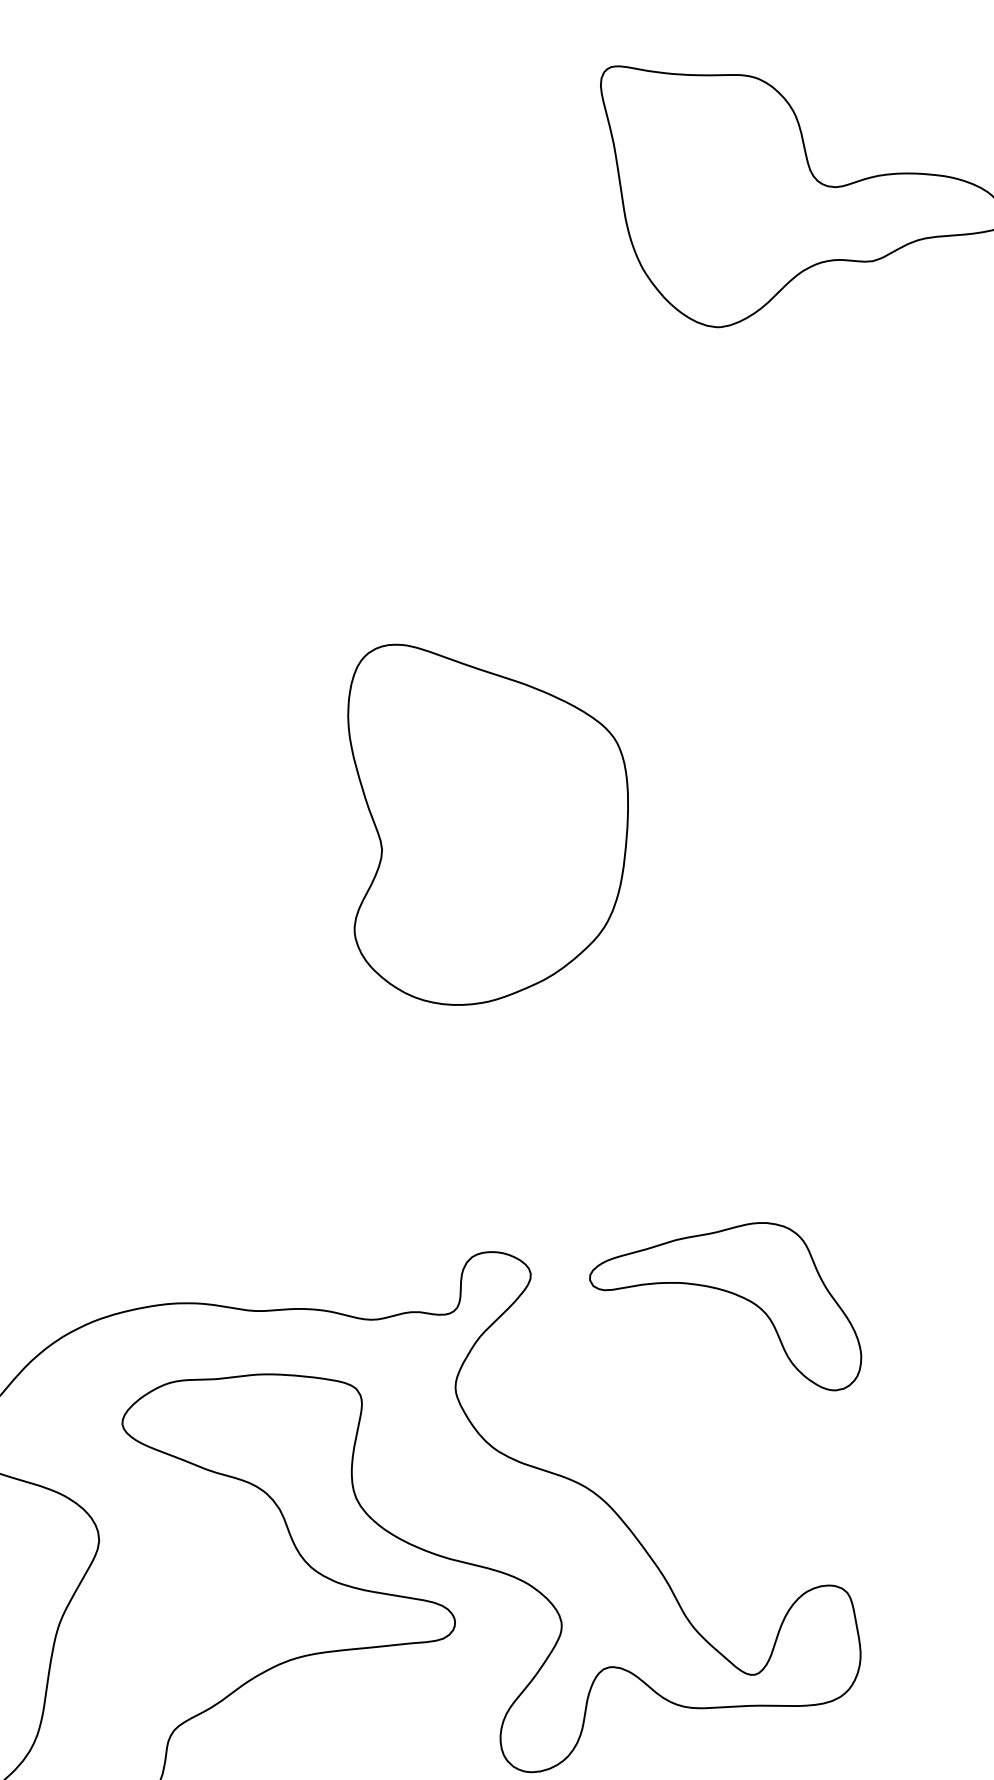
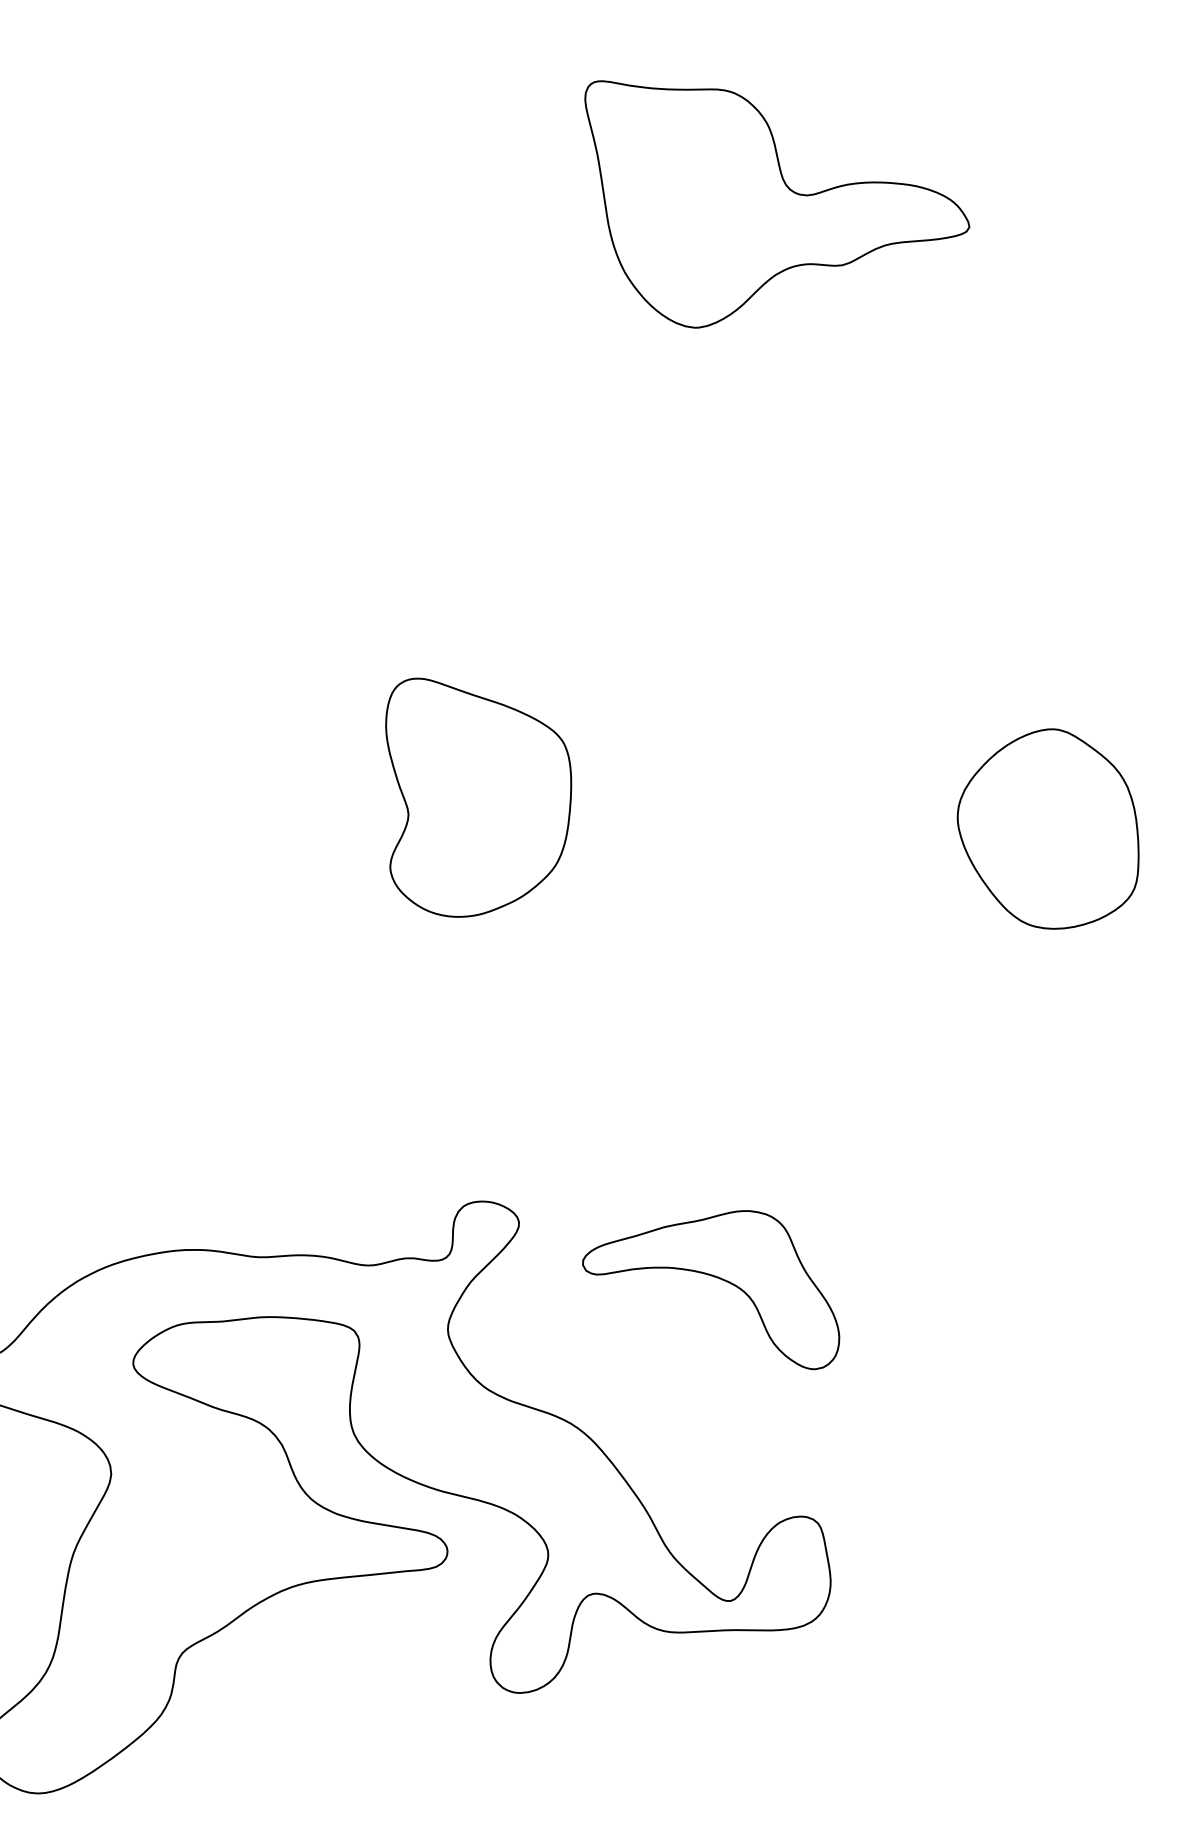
part: (487, 824) -> (478, 797), size x0.7
part: (729, 1293) -> (714, 1277), moved

